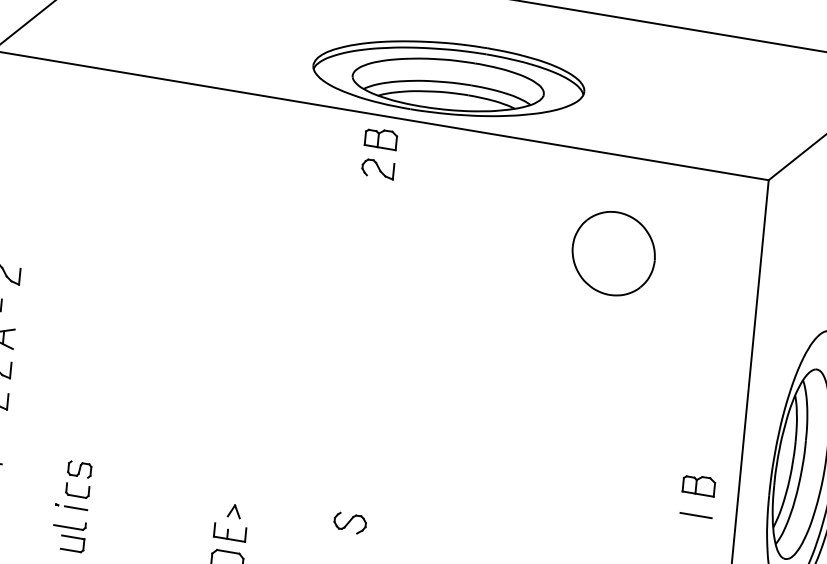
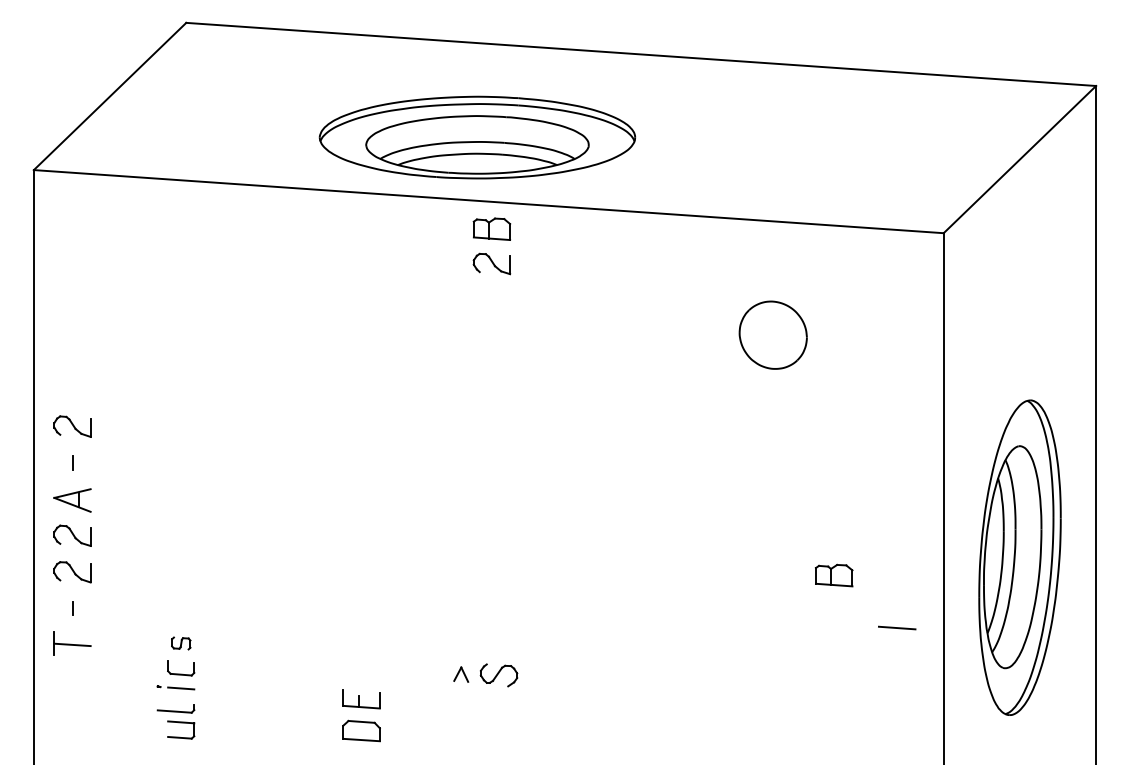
part: (448, 78) -> (476, 137), moved
part: (614, 254) -> (773, 335), size x0.7
part: (80, 469) -> (181, 643), size x0.7
part: (699, 485) -> (834, 575), moved
part: (234, 511) -> (461, 674), moved

